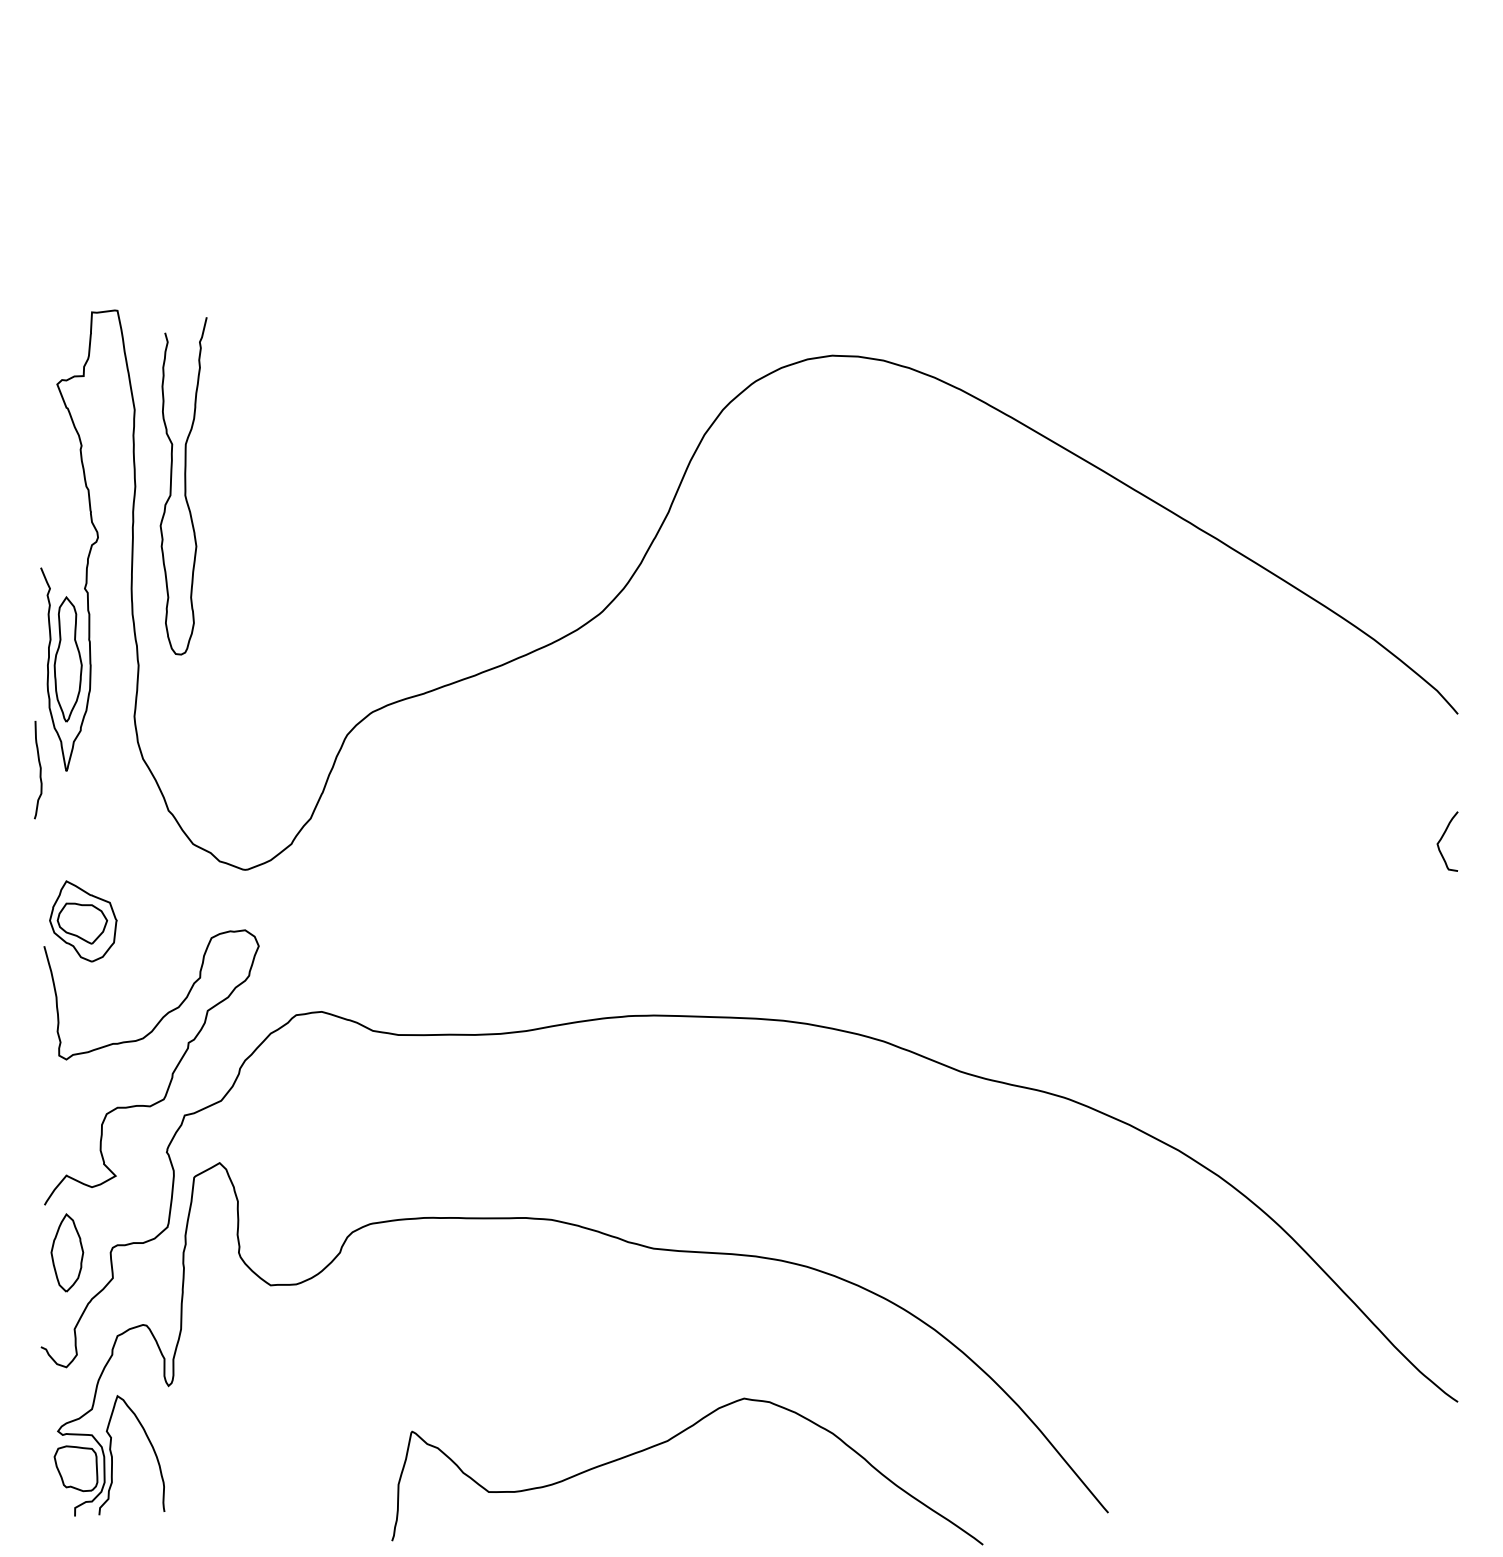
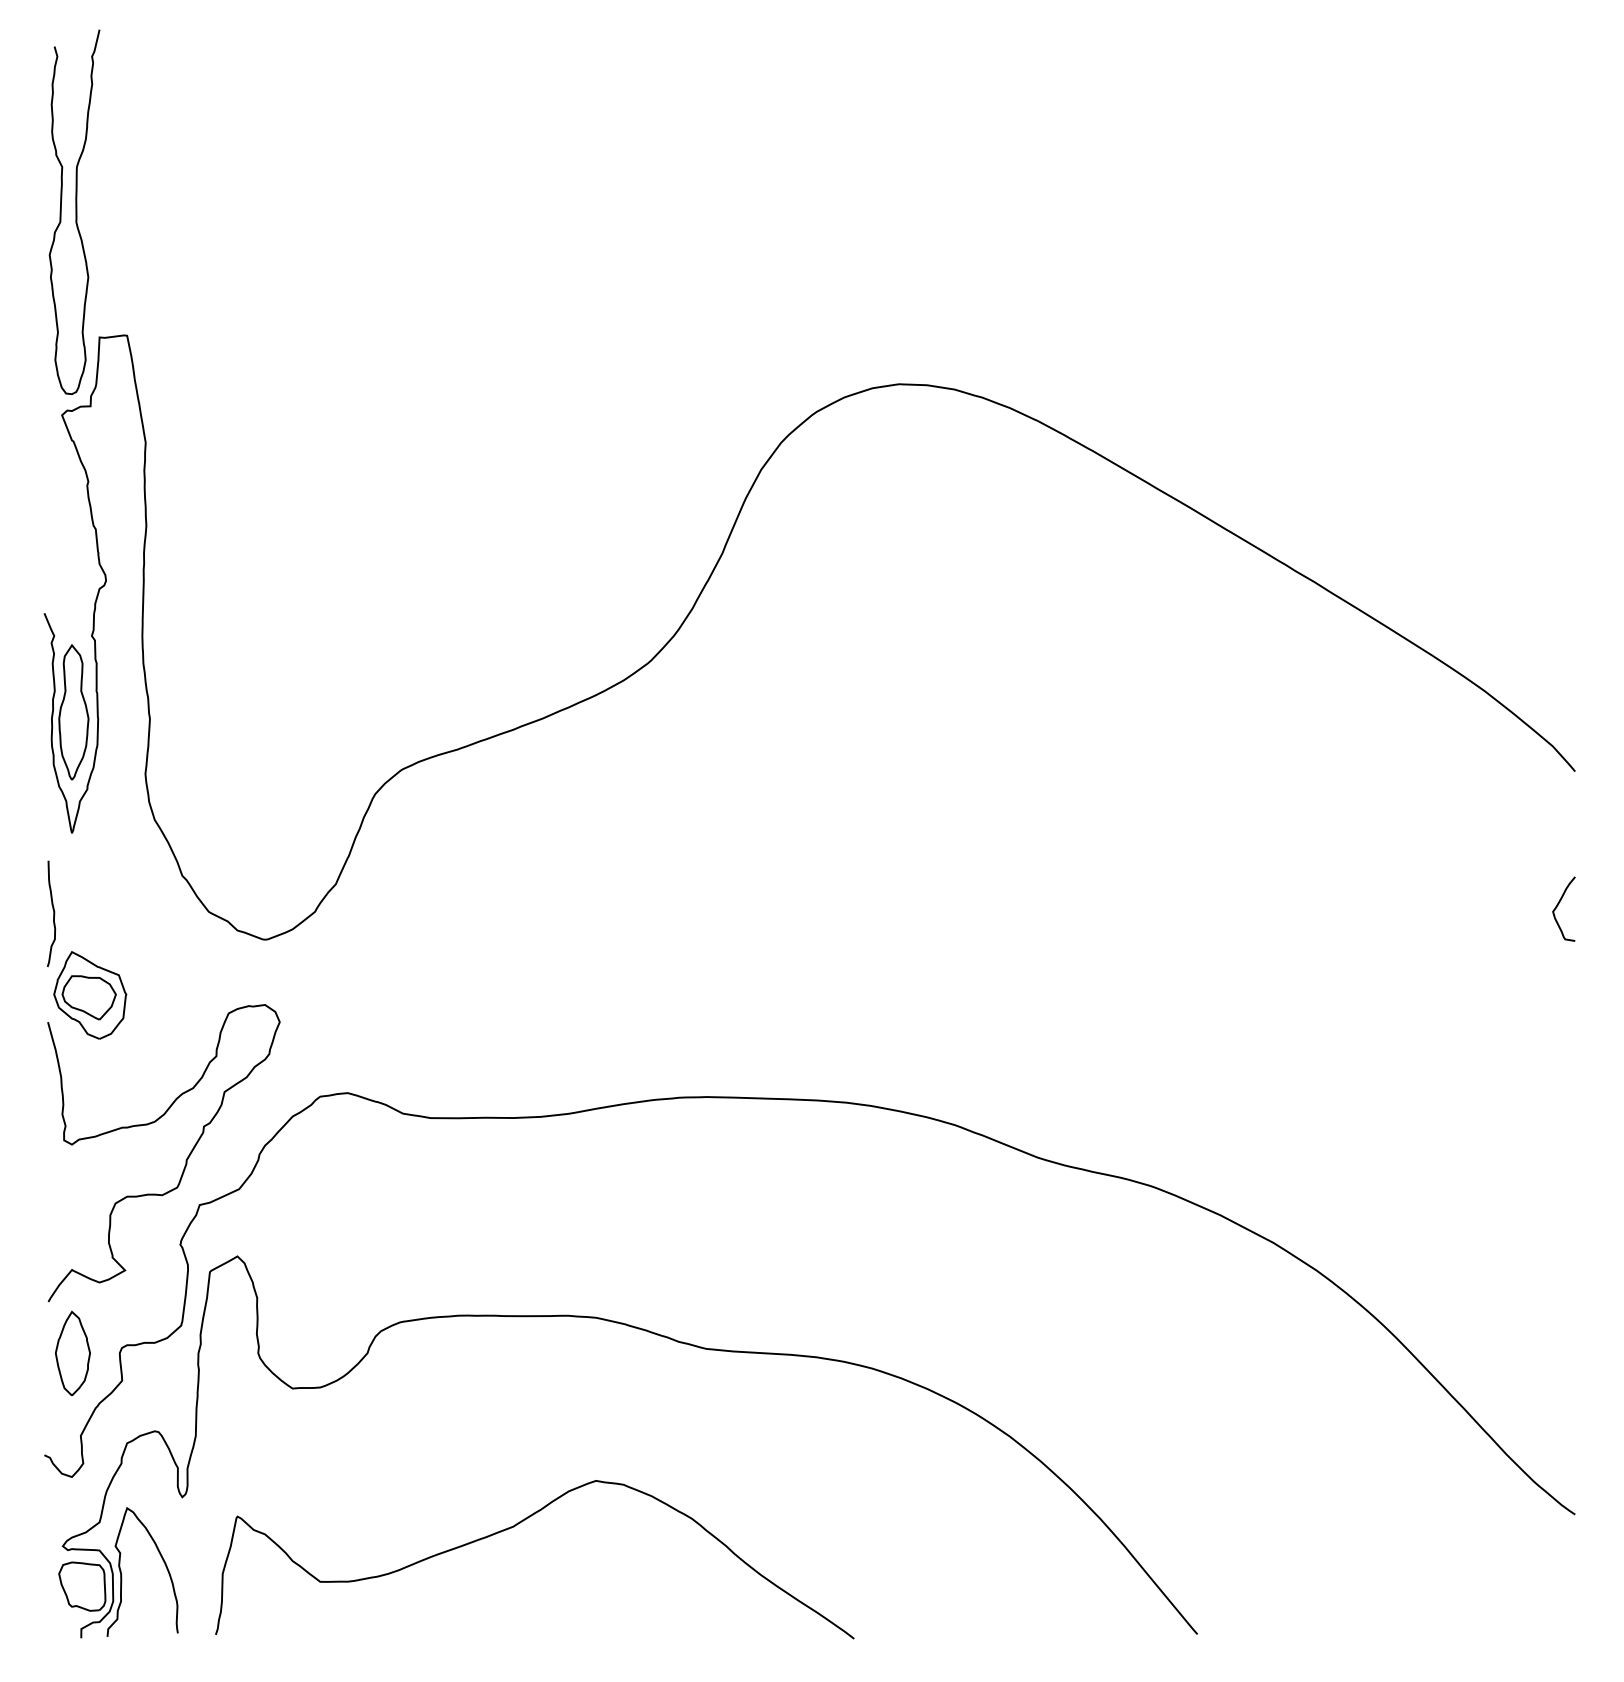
curve: (184, 485) -> (75, 211), moved
curve: (40, 769) -> (53, 913), moved
curve: (668, 1441) -> (514, 1527), moved

